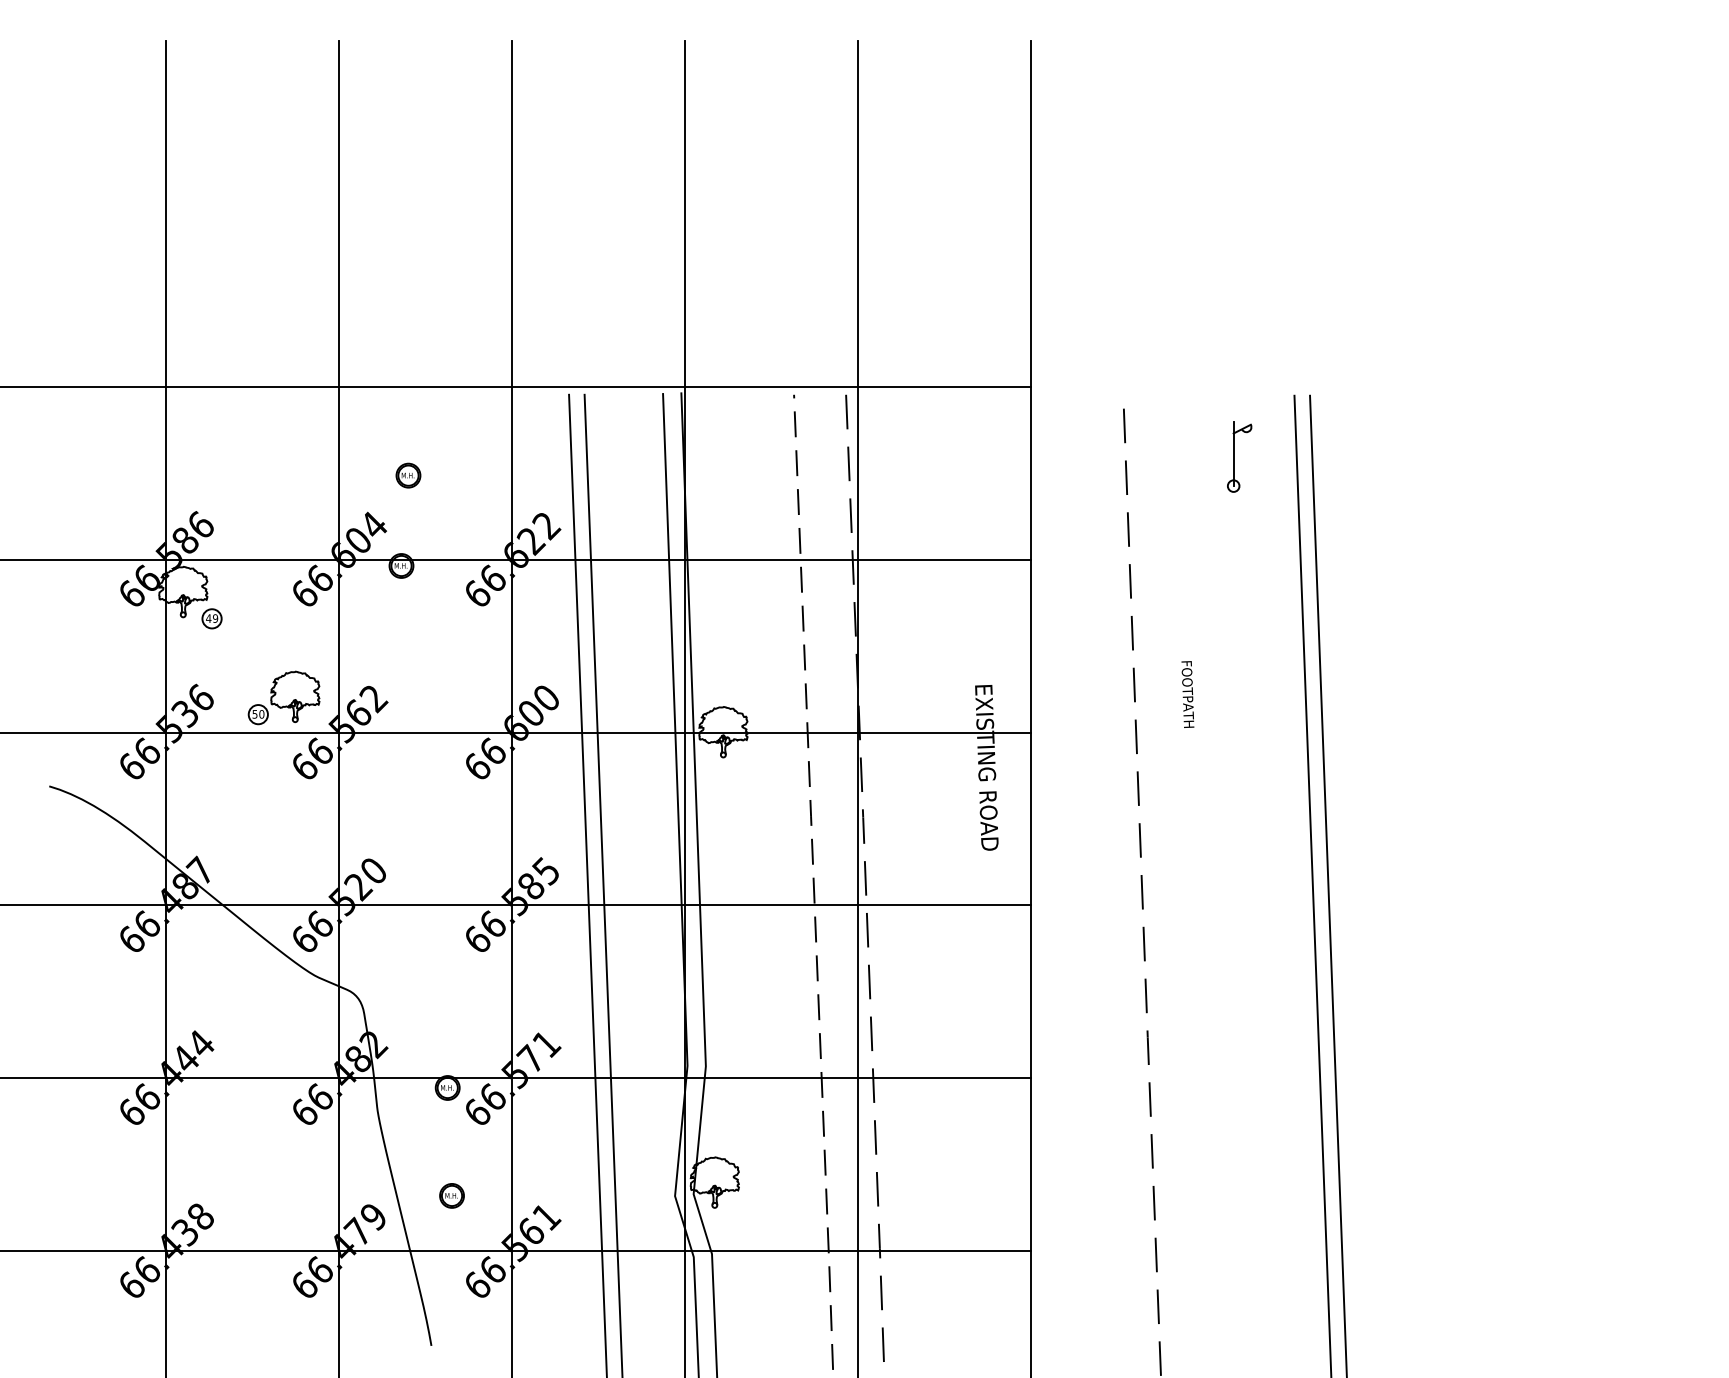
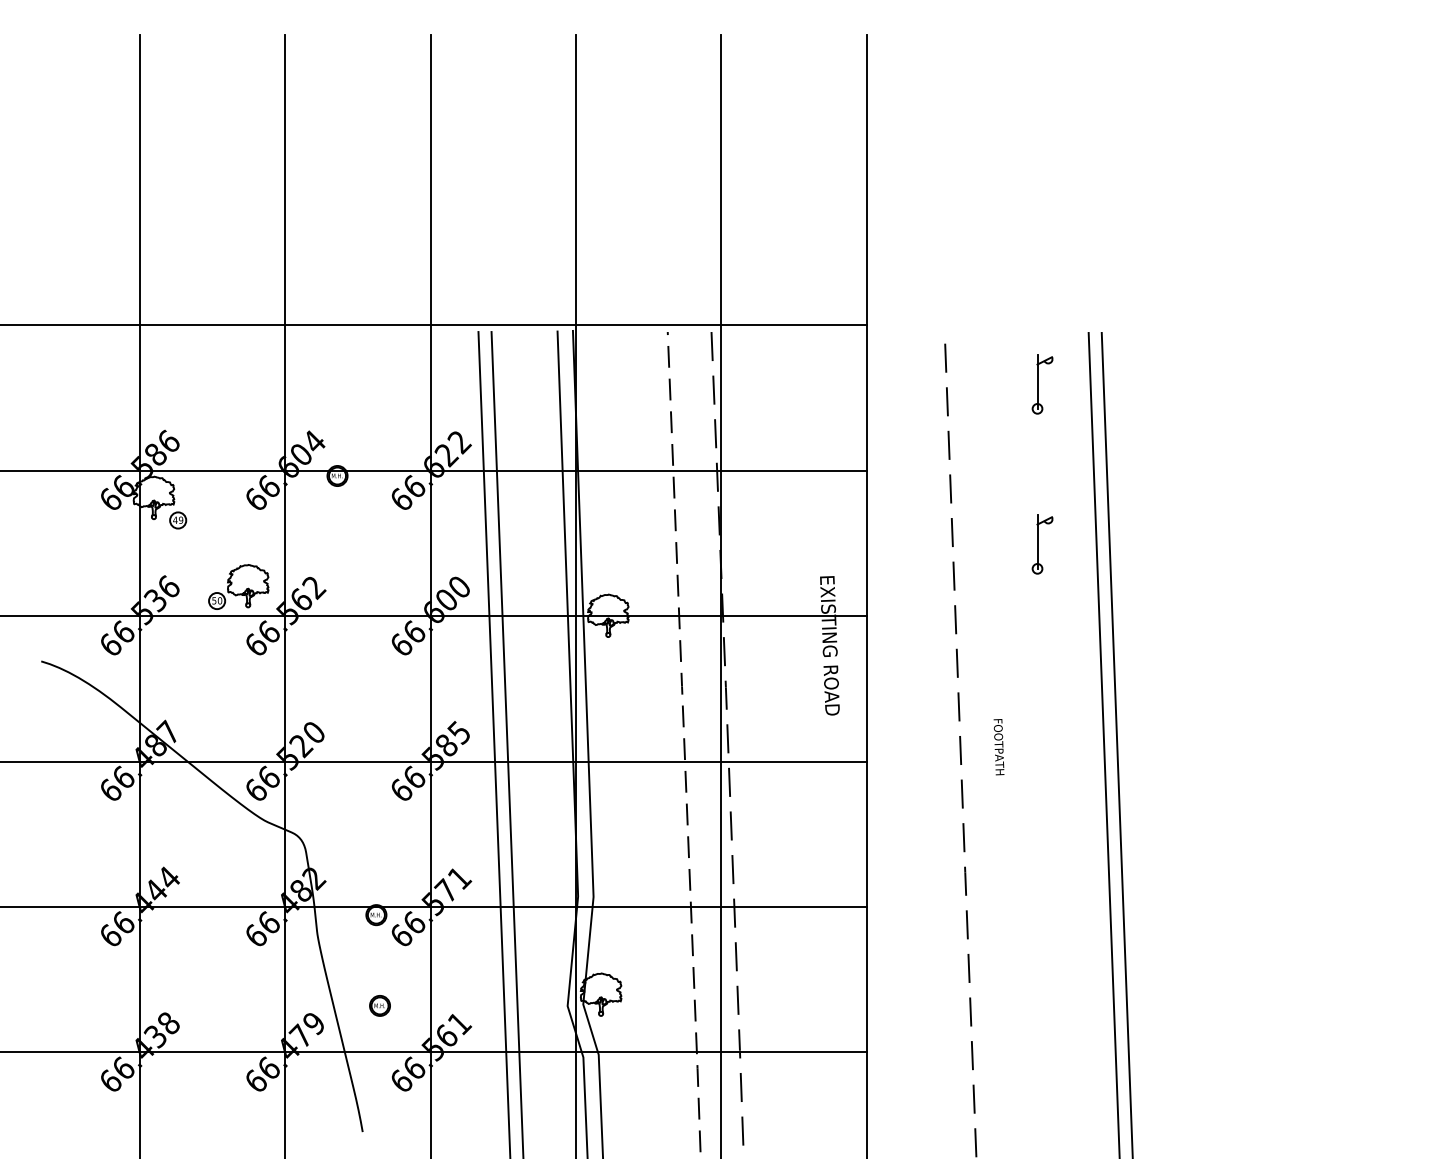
part: (408, 475) -> (343, 399), removed
part: (1239, 647) -> (1042, 544), added
text: (1187, 694) -> (998, 747), moved

